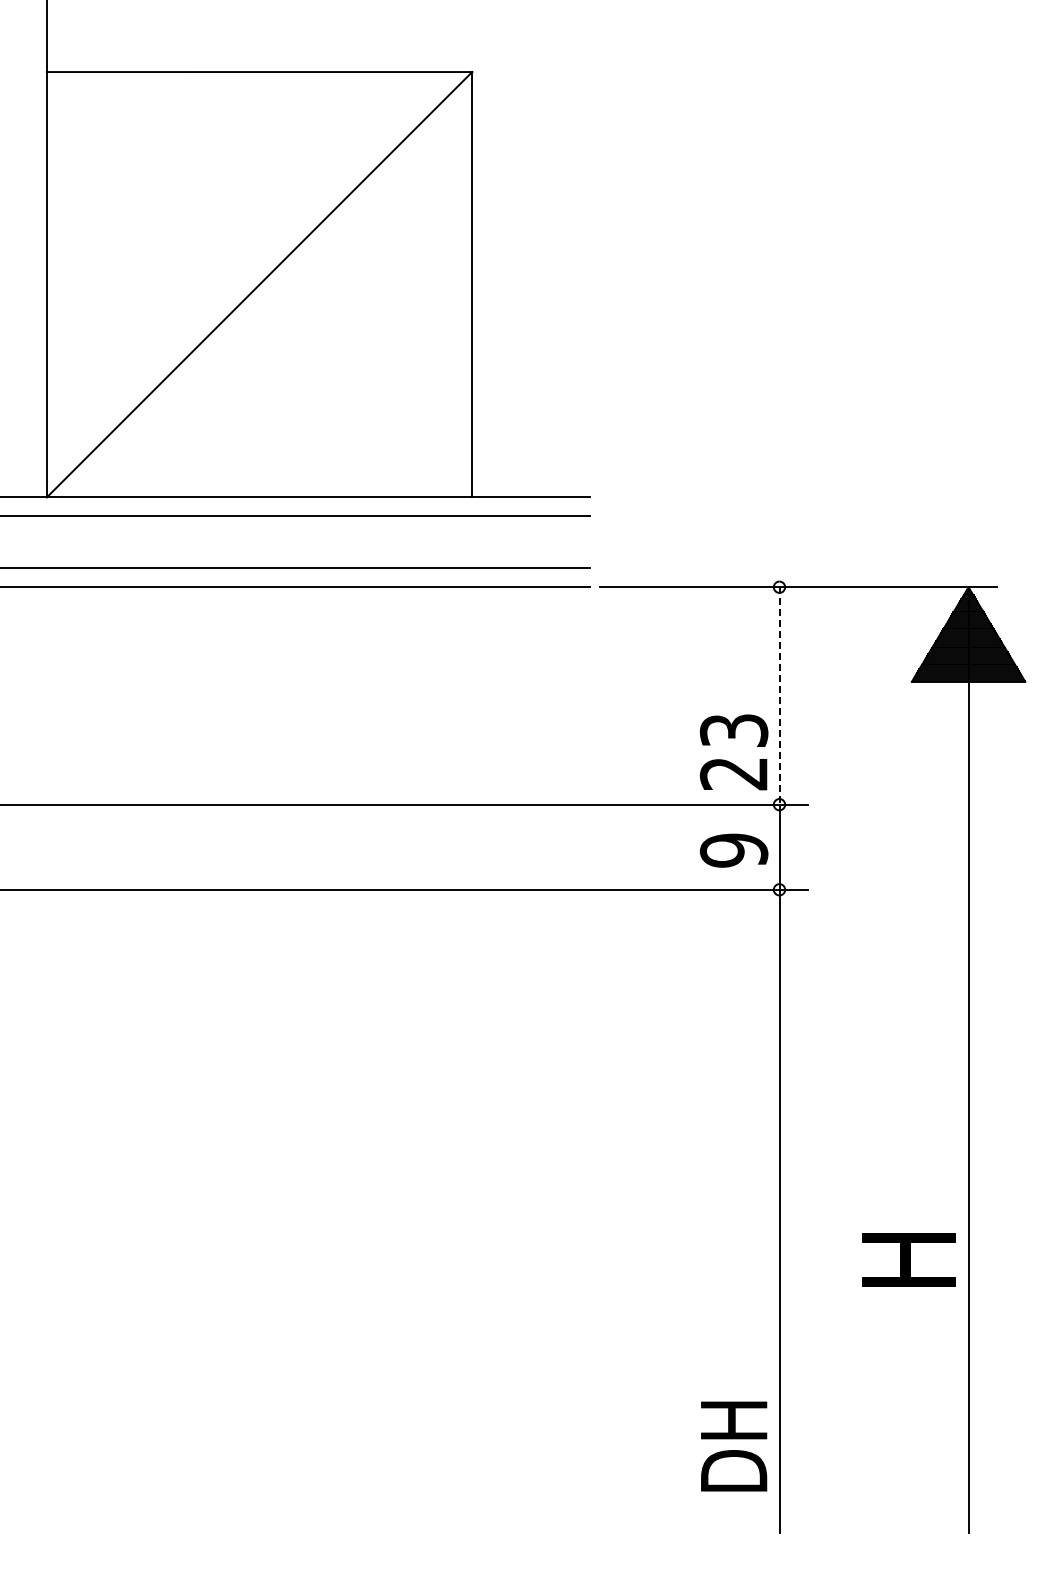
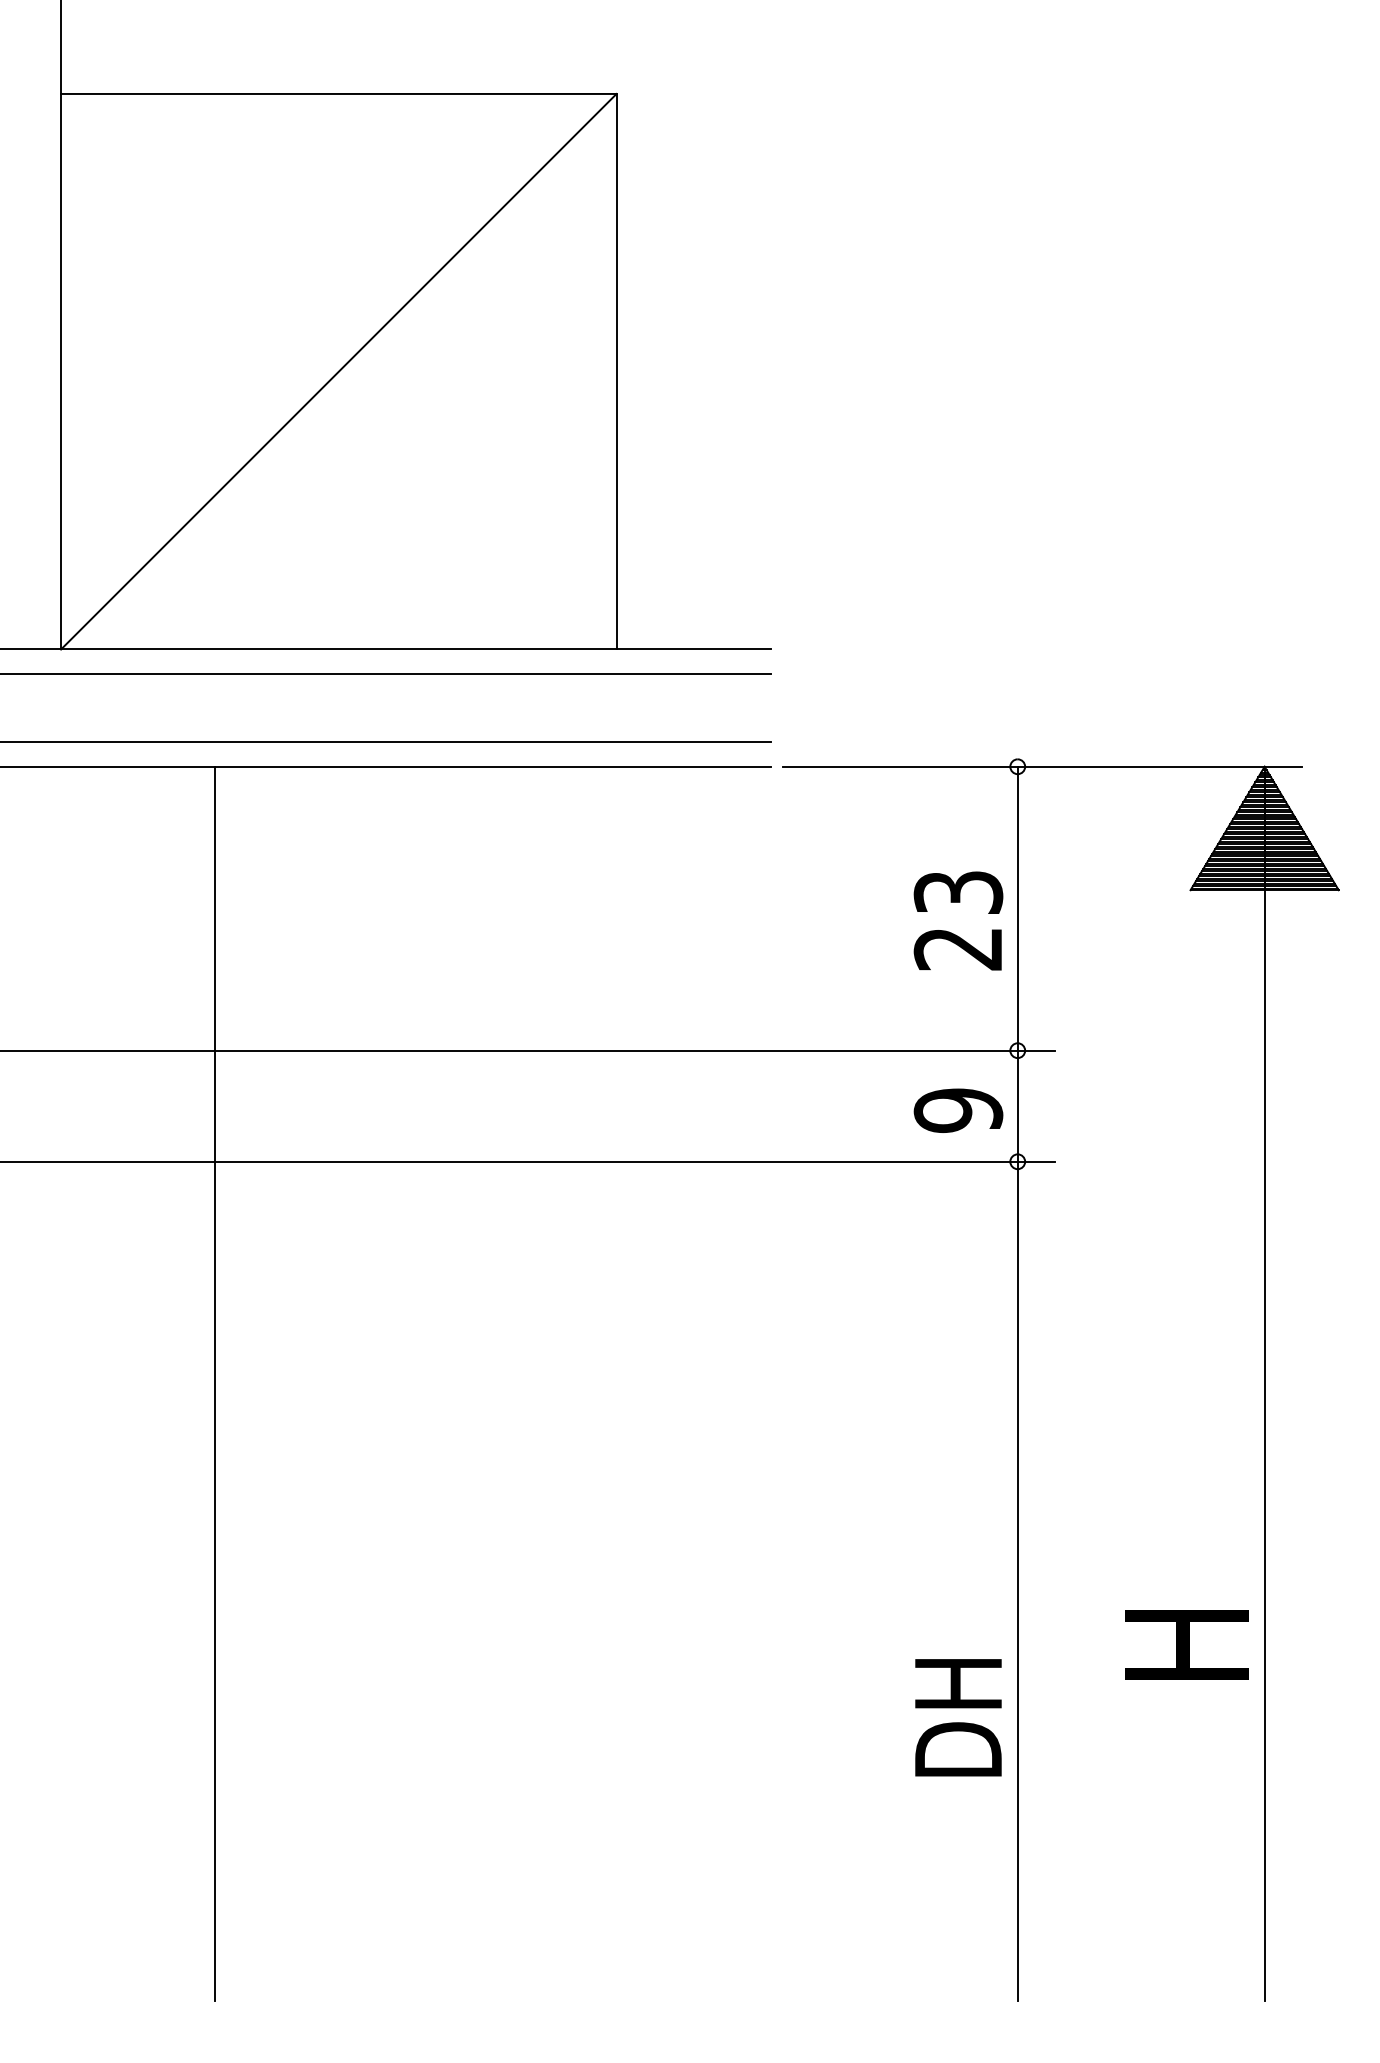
line: (779, 695) -> (1017, 908), dashed -> solid
text: (733, 752) -> (957, 921), moved
line: (165, 1059) -> (215, 1383), added
text: (734, 1446) -> (958, 1717), moved

